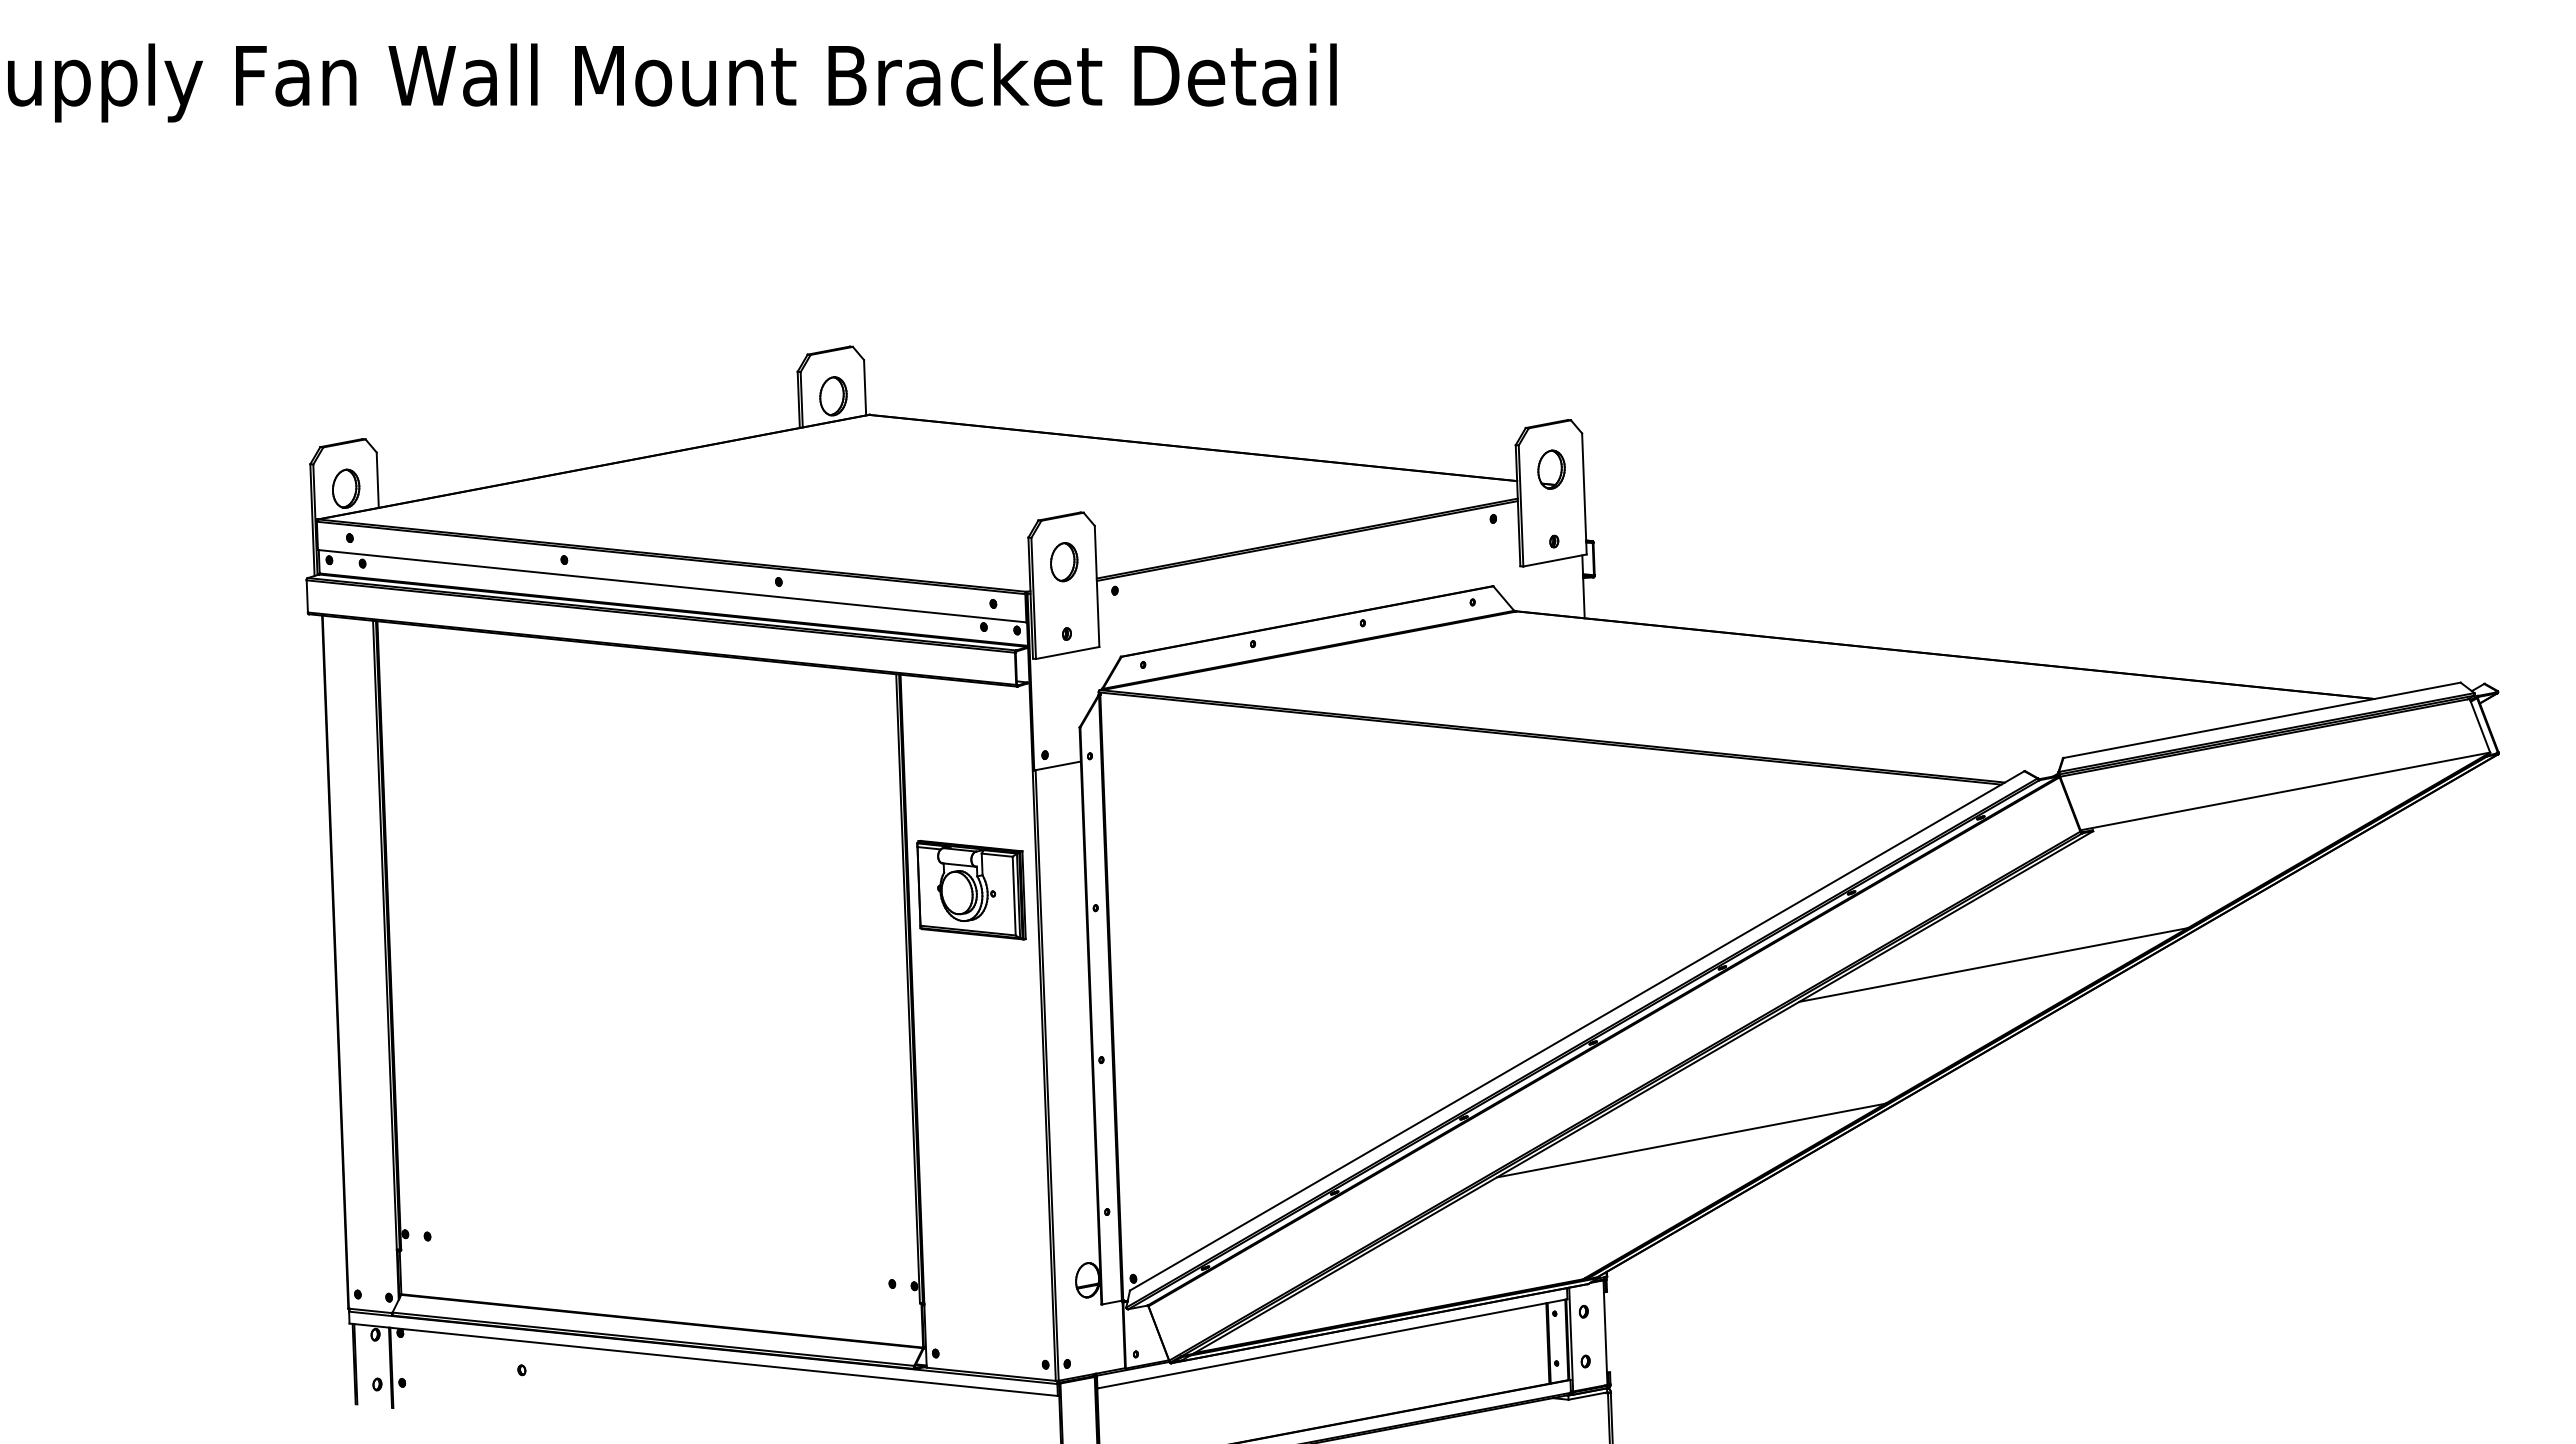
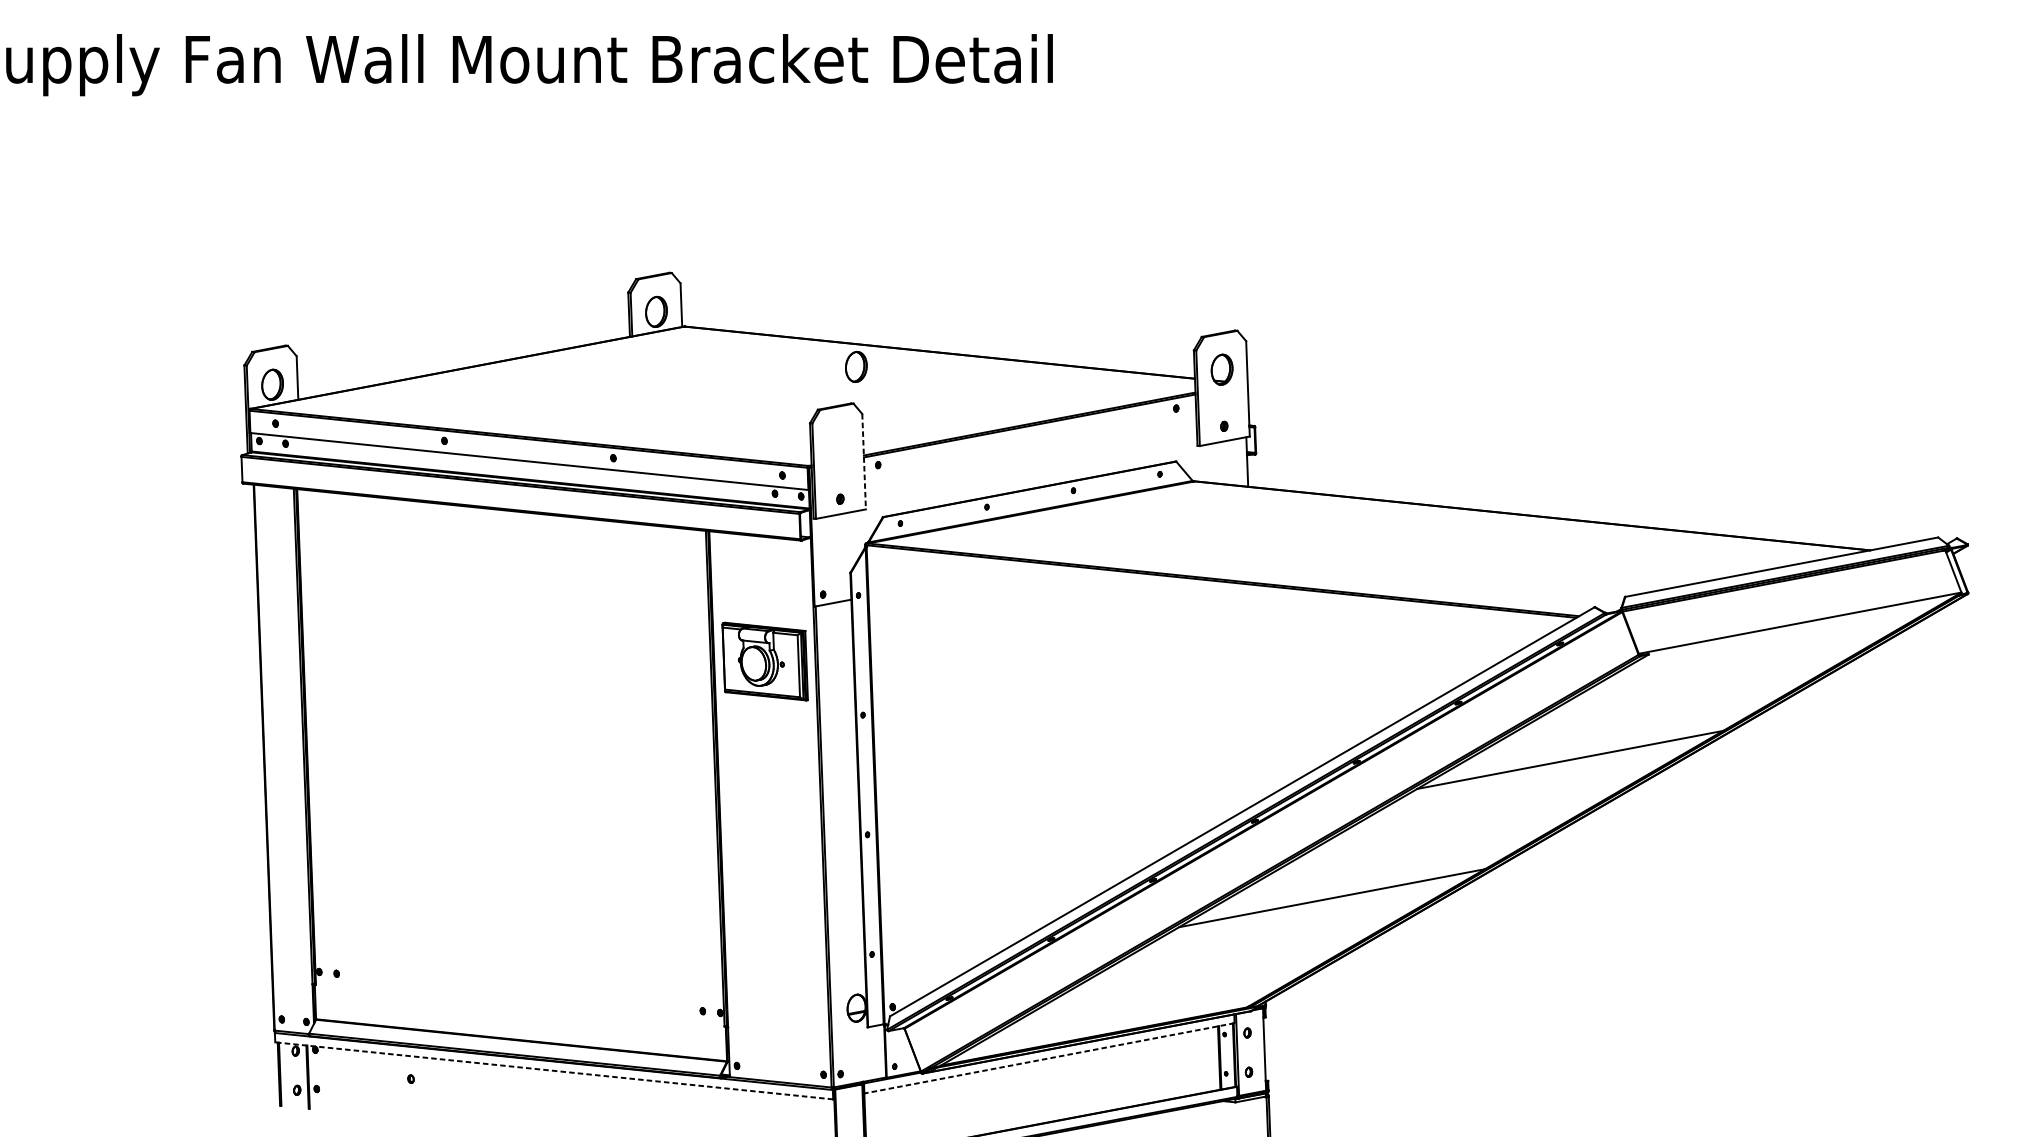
part: (1064, 562) -> (856, 367), moved
line: (1097, 586) -> (864, 461), solid -> dashed
part: (971, 890) -> (765, 661), moved
line: (1331, 1343) -> (1048, 1058), solid -> dashed
line: (703, 1359) -> (554, 1070), solid -> dashed

